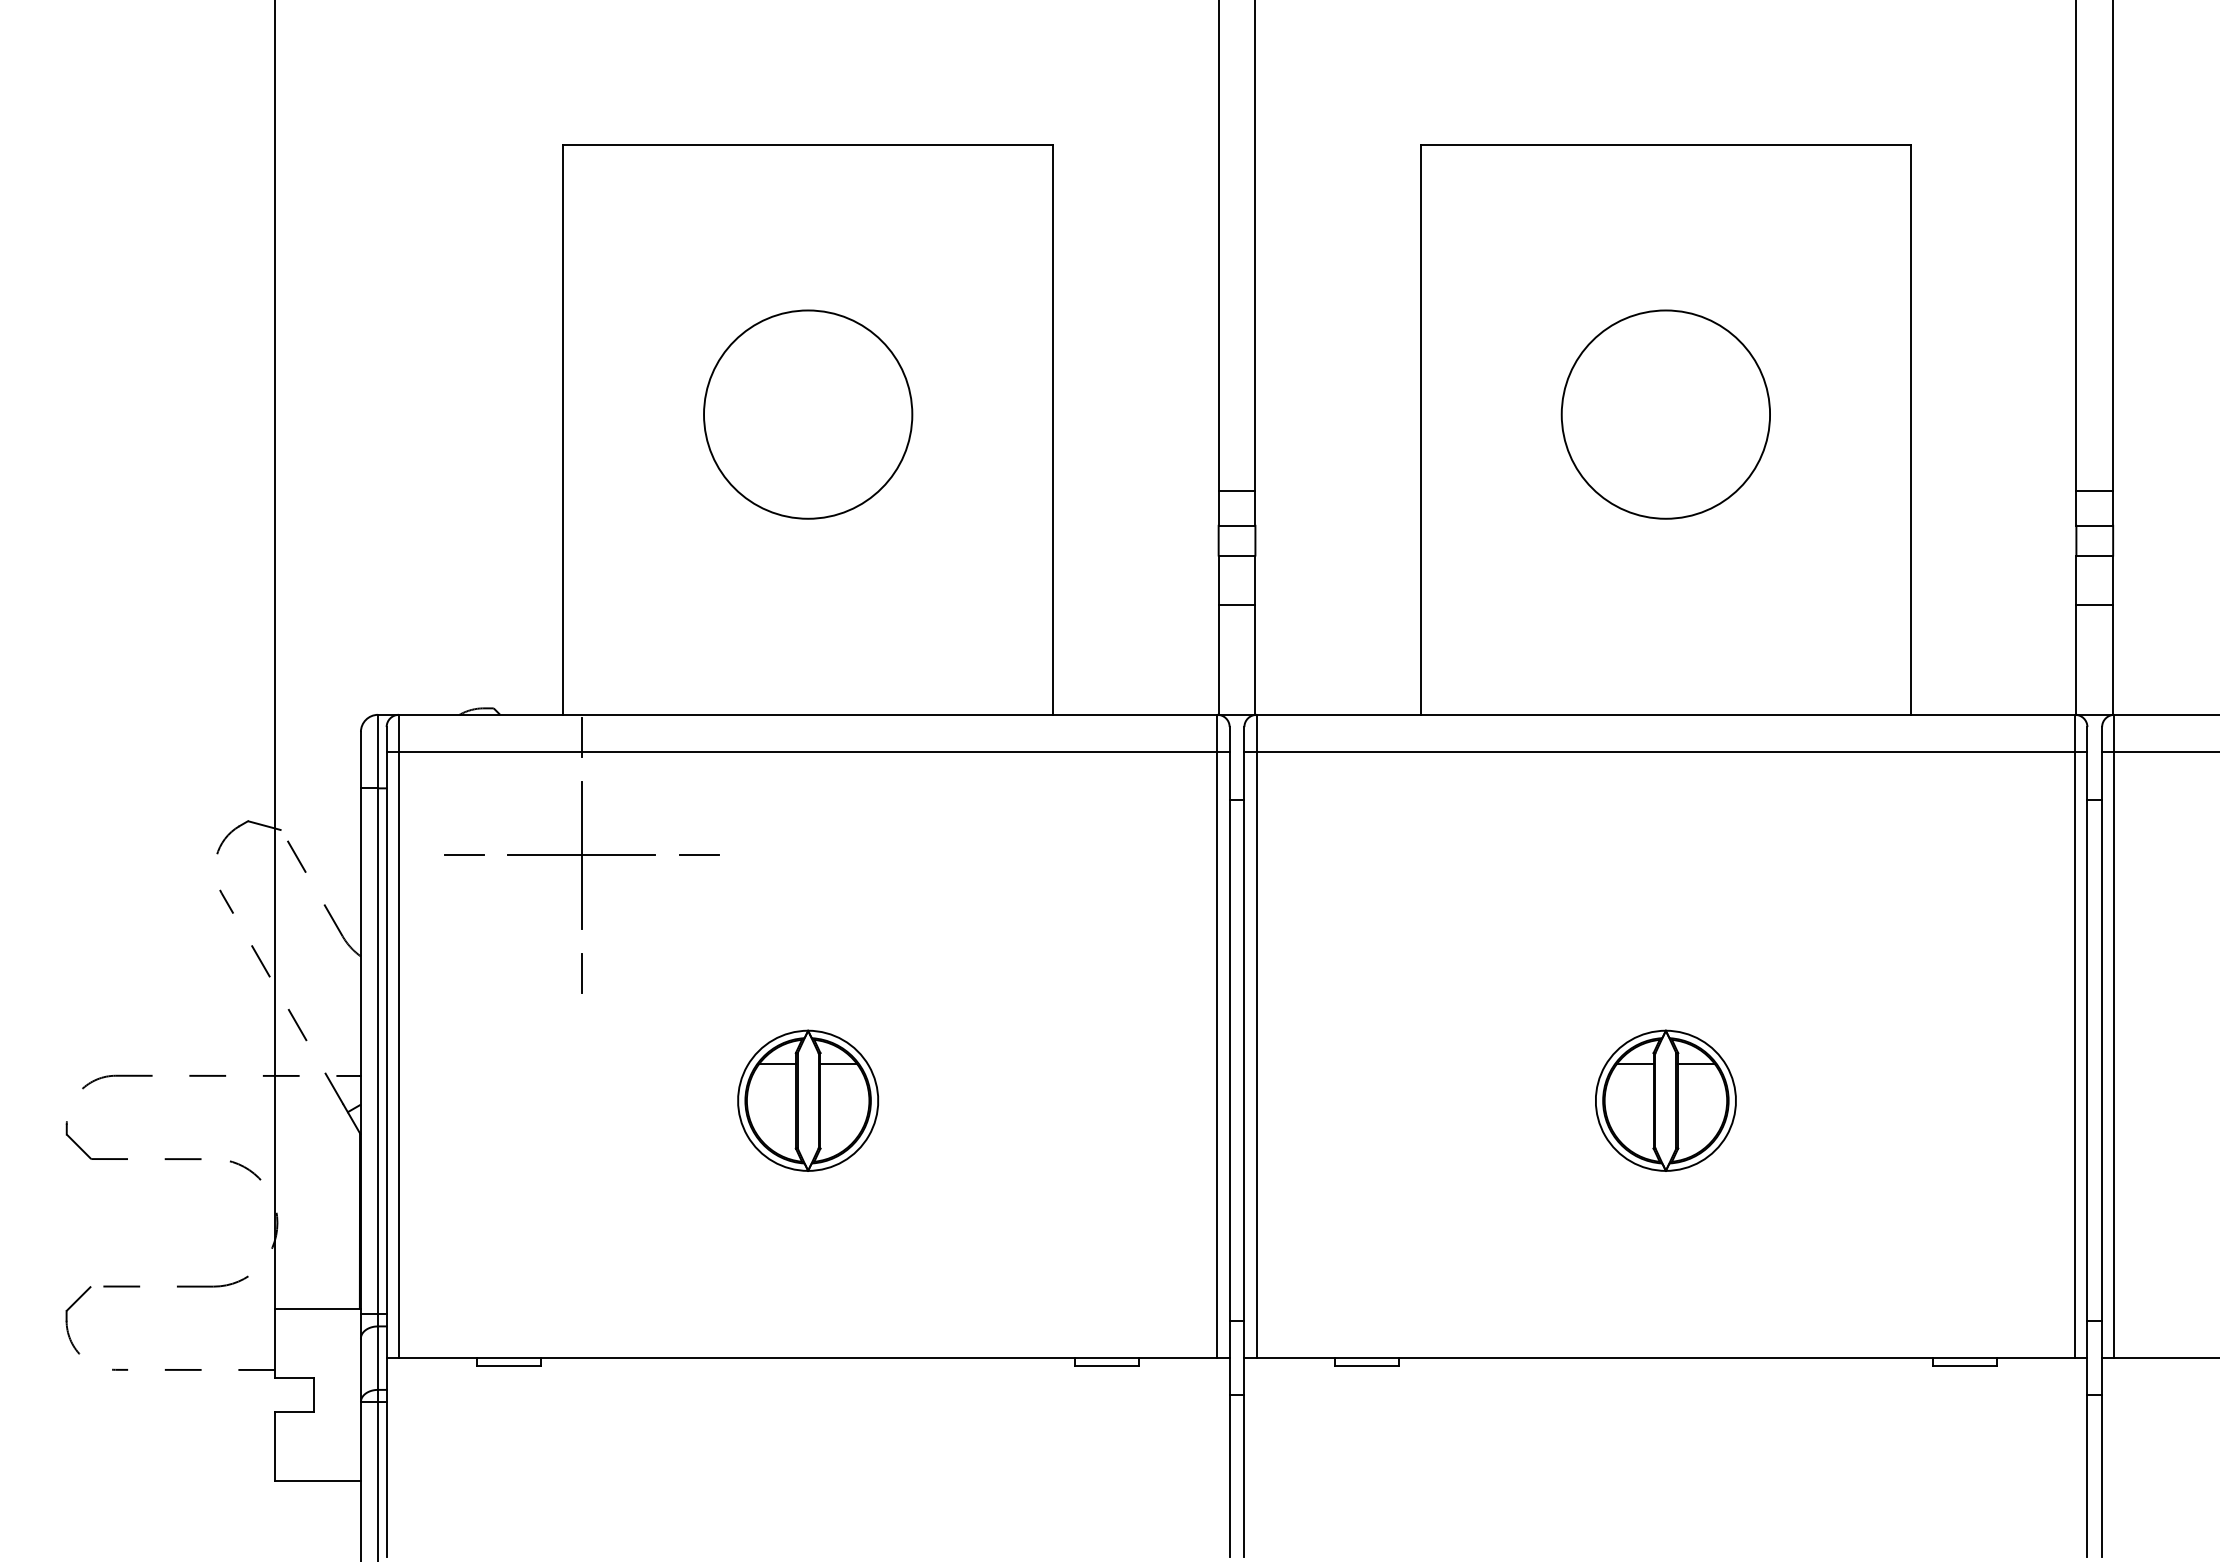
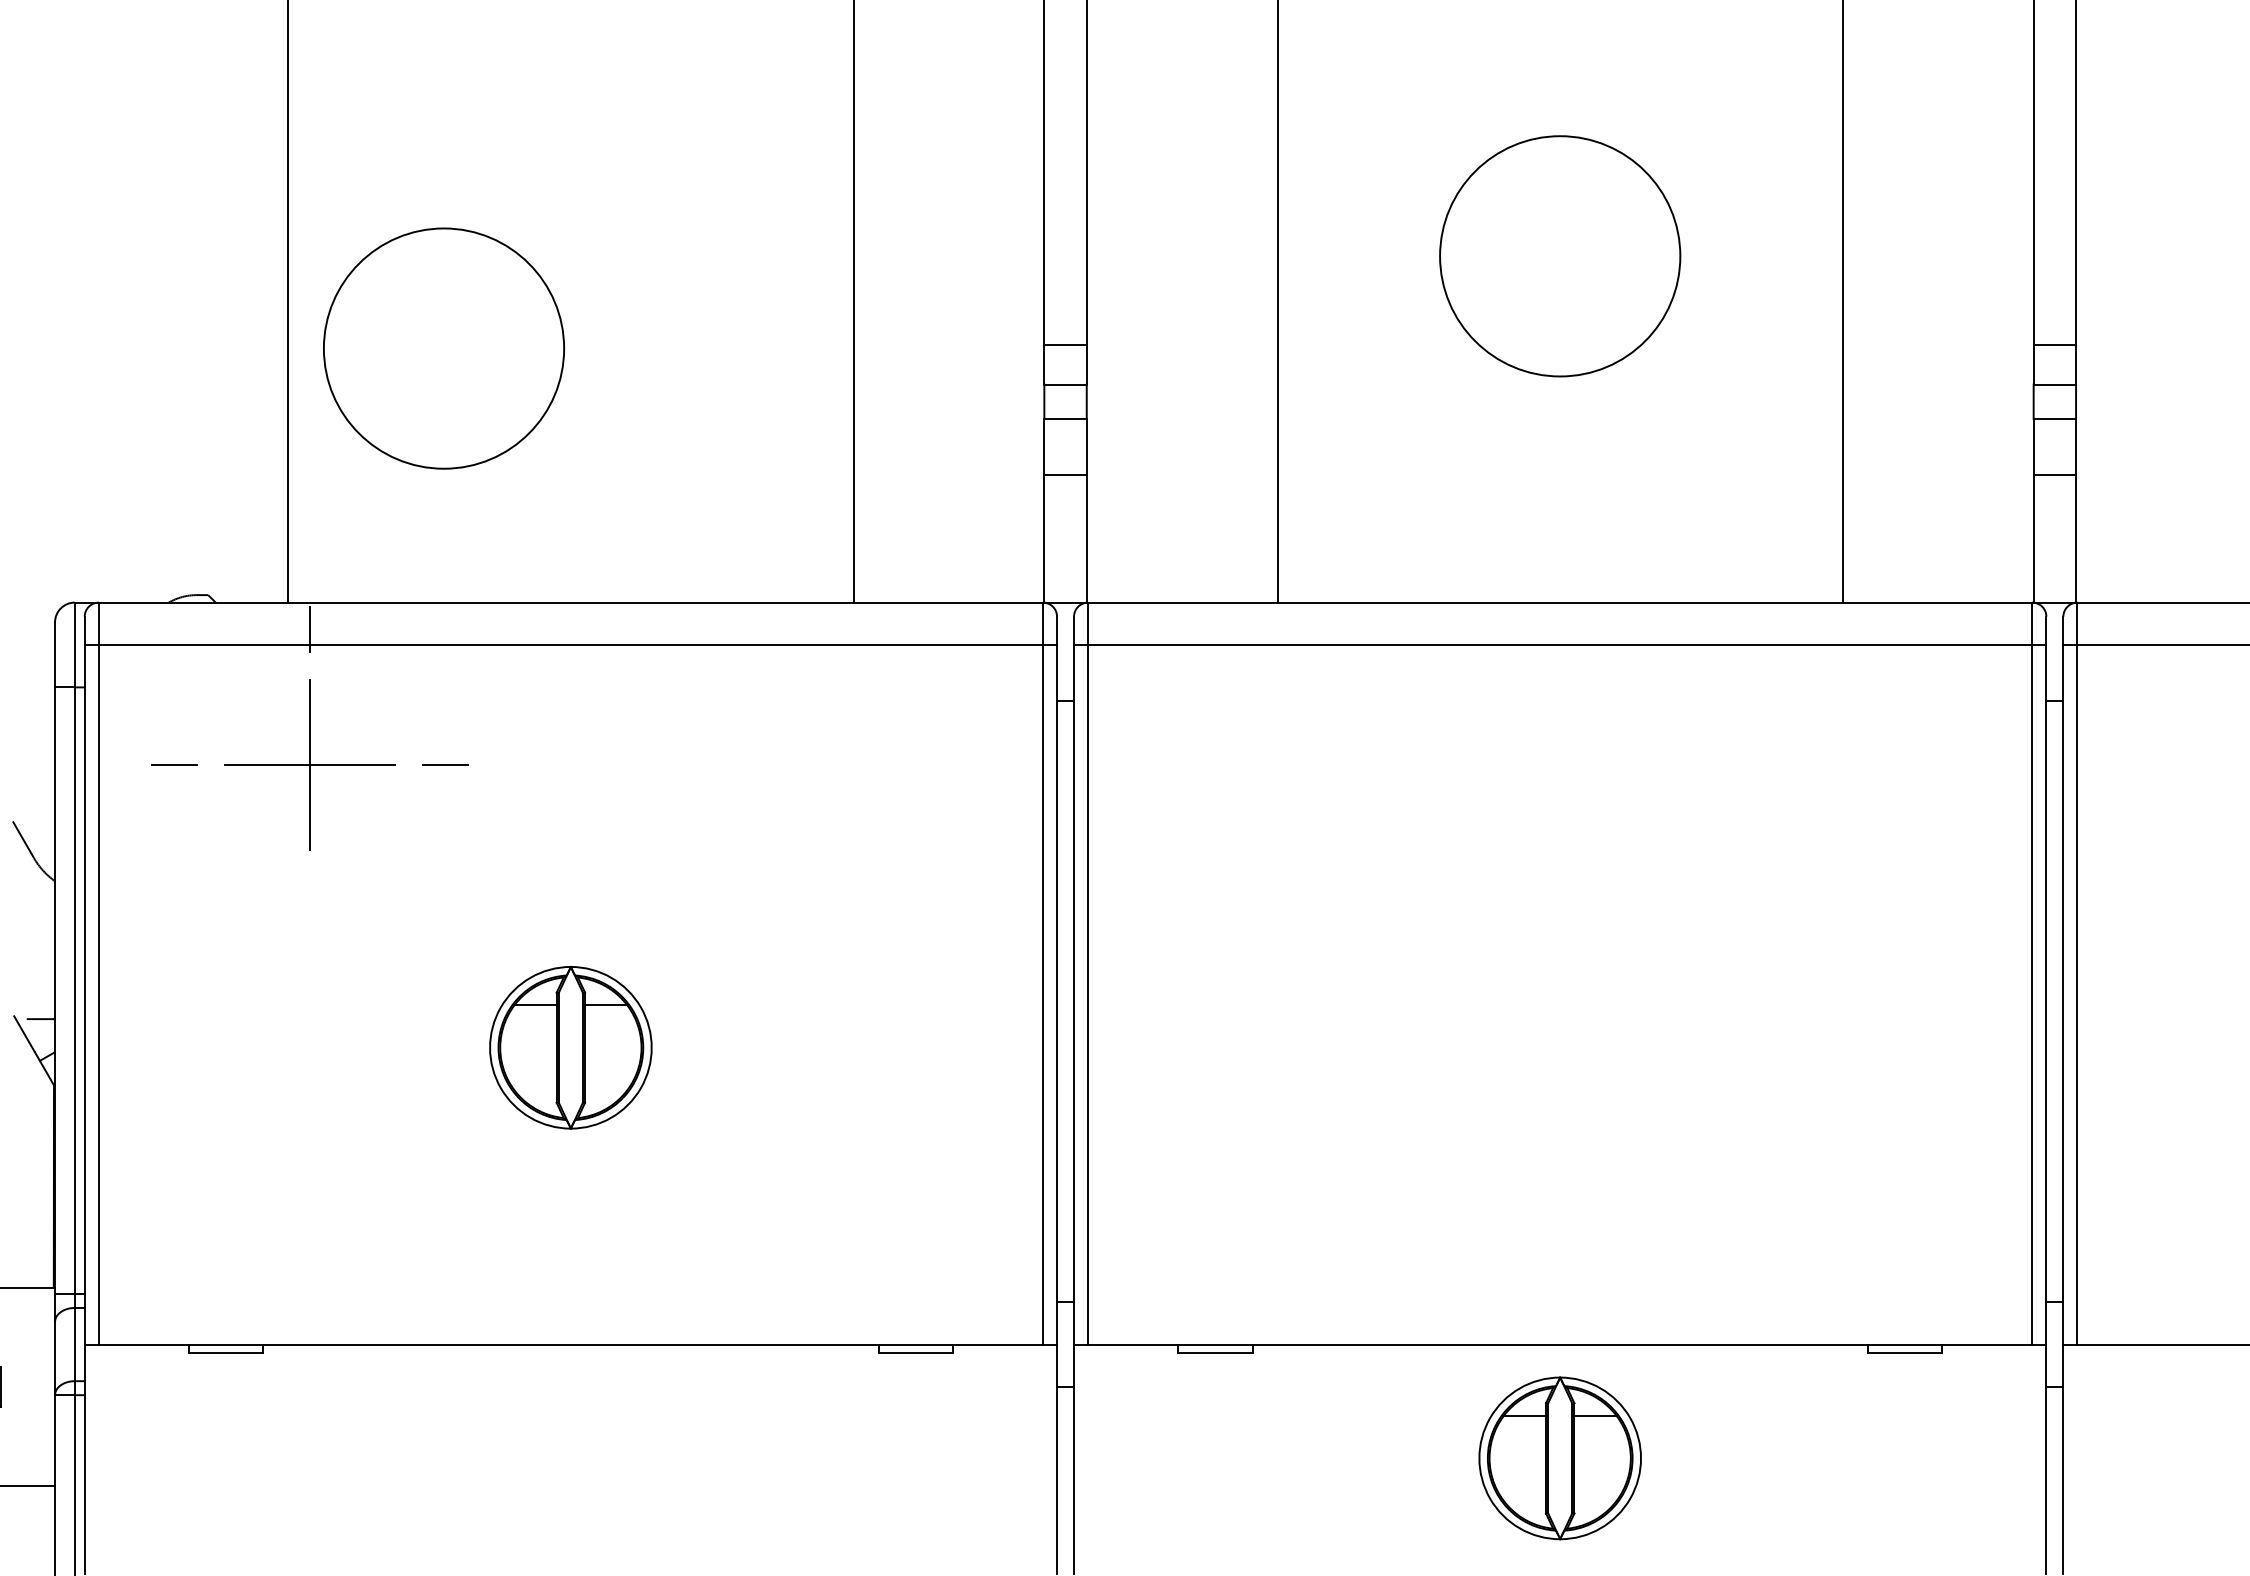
circle: (808, 414) -> (444, 348), moved
line: (581, 972) -> (309, 899), removed
part: (1665, 1100) -> (1559, 1458), moved

